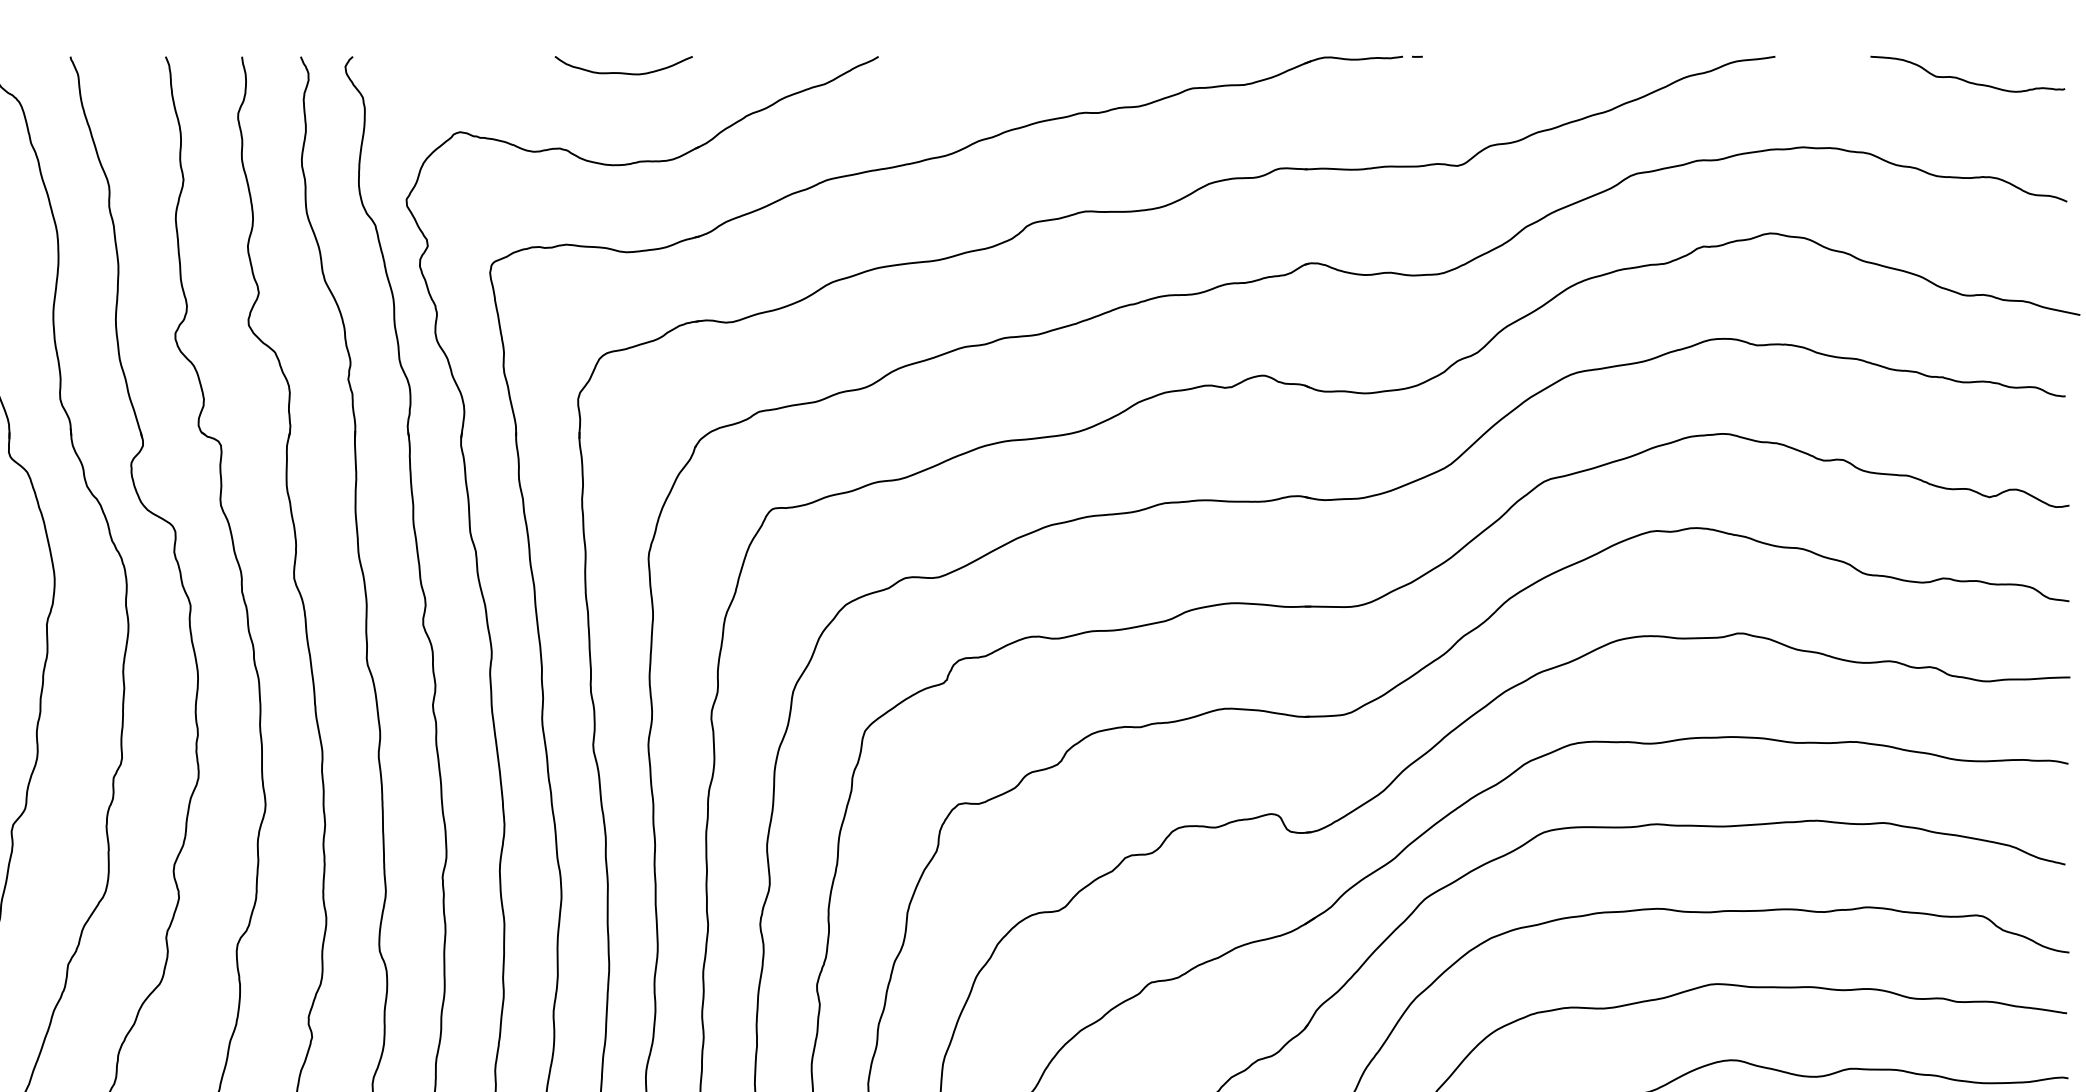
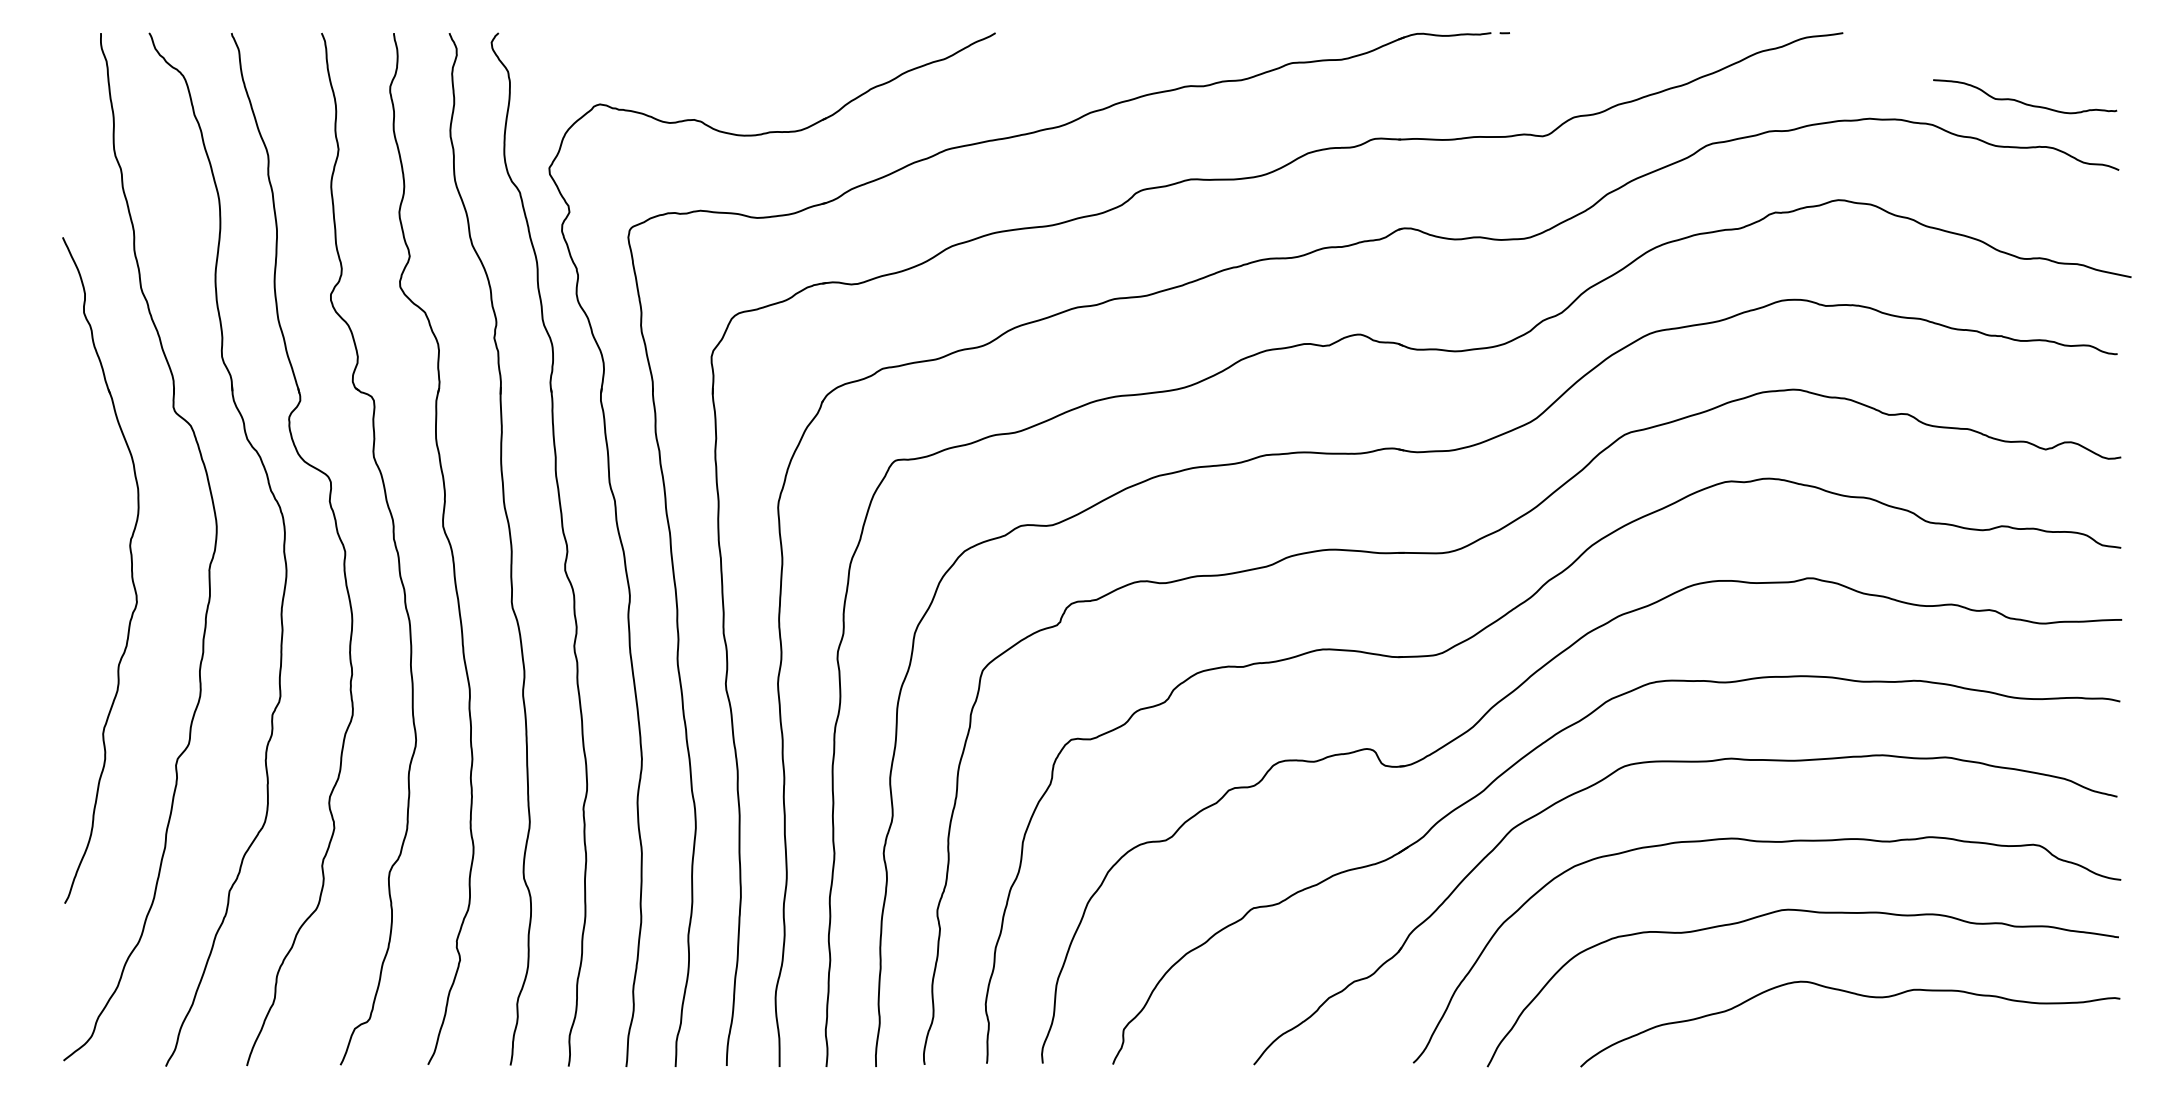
curve: (622, 71) -> (753, 47), removed
curve: (1964, 79) -> (2022, 101), moved

